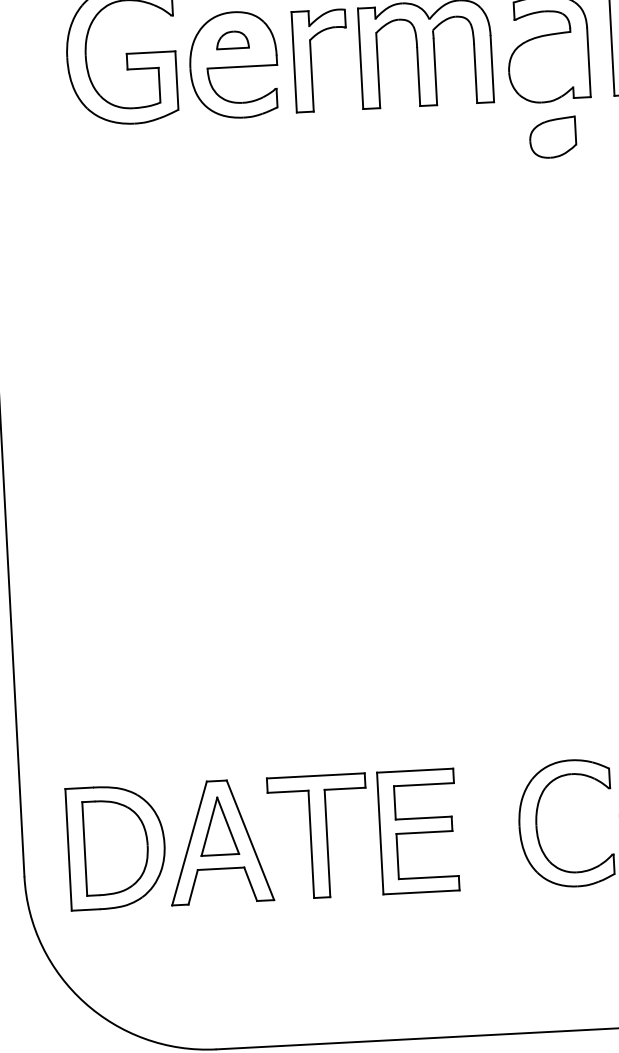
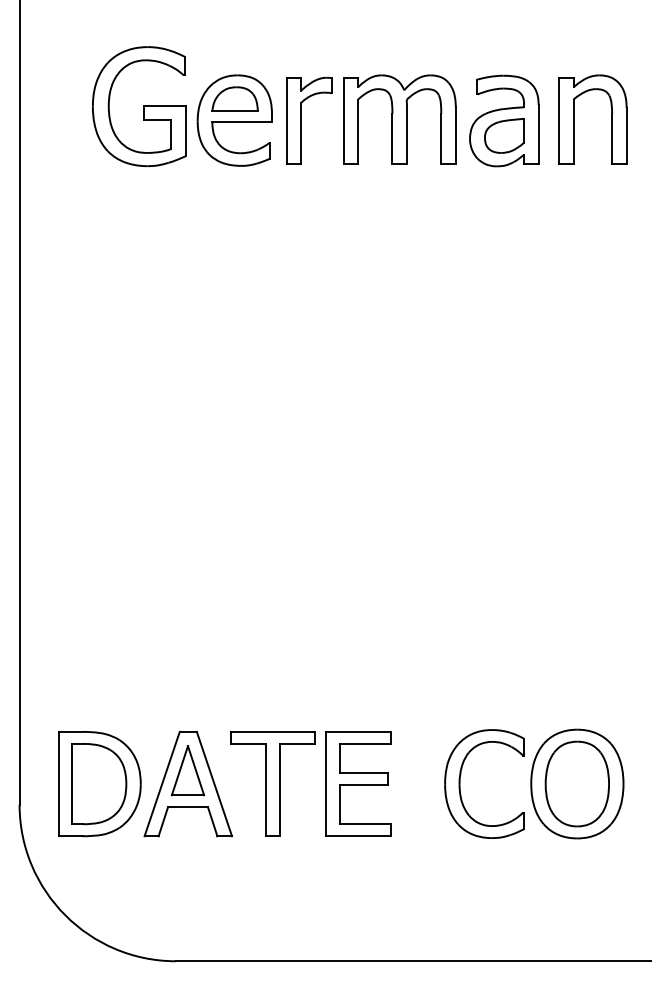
part: (231, 39) -> (234, 98), size x1.67
part: (552, 137) -> (504, 135), moved

